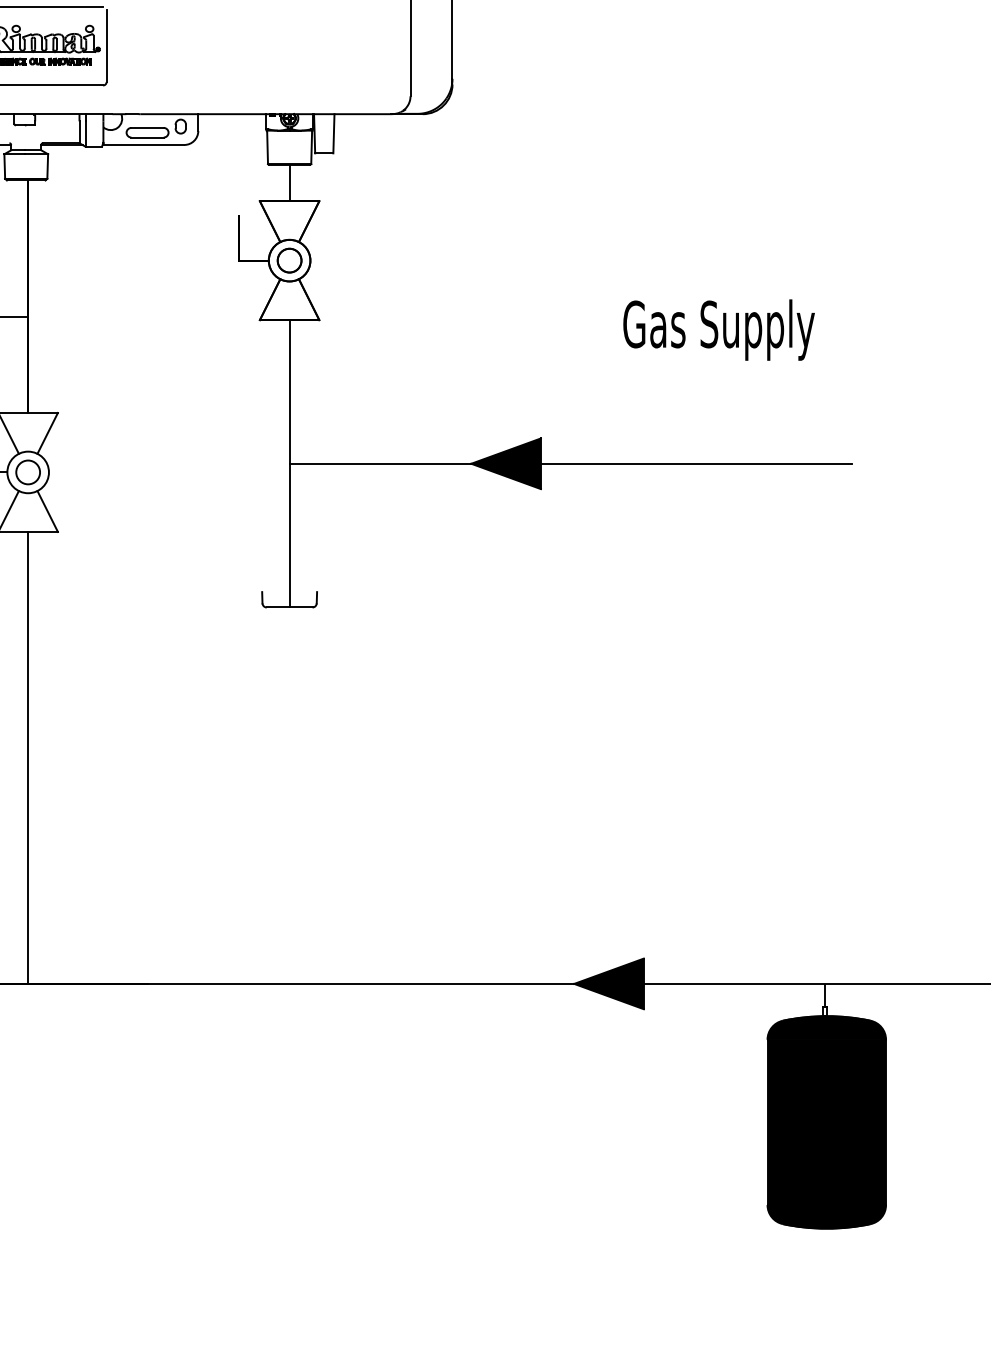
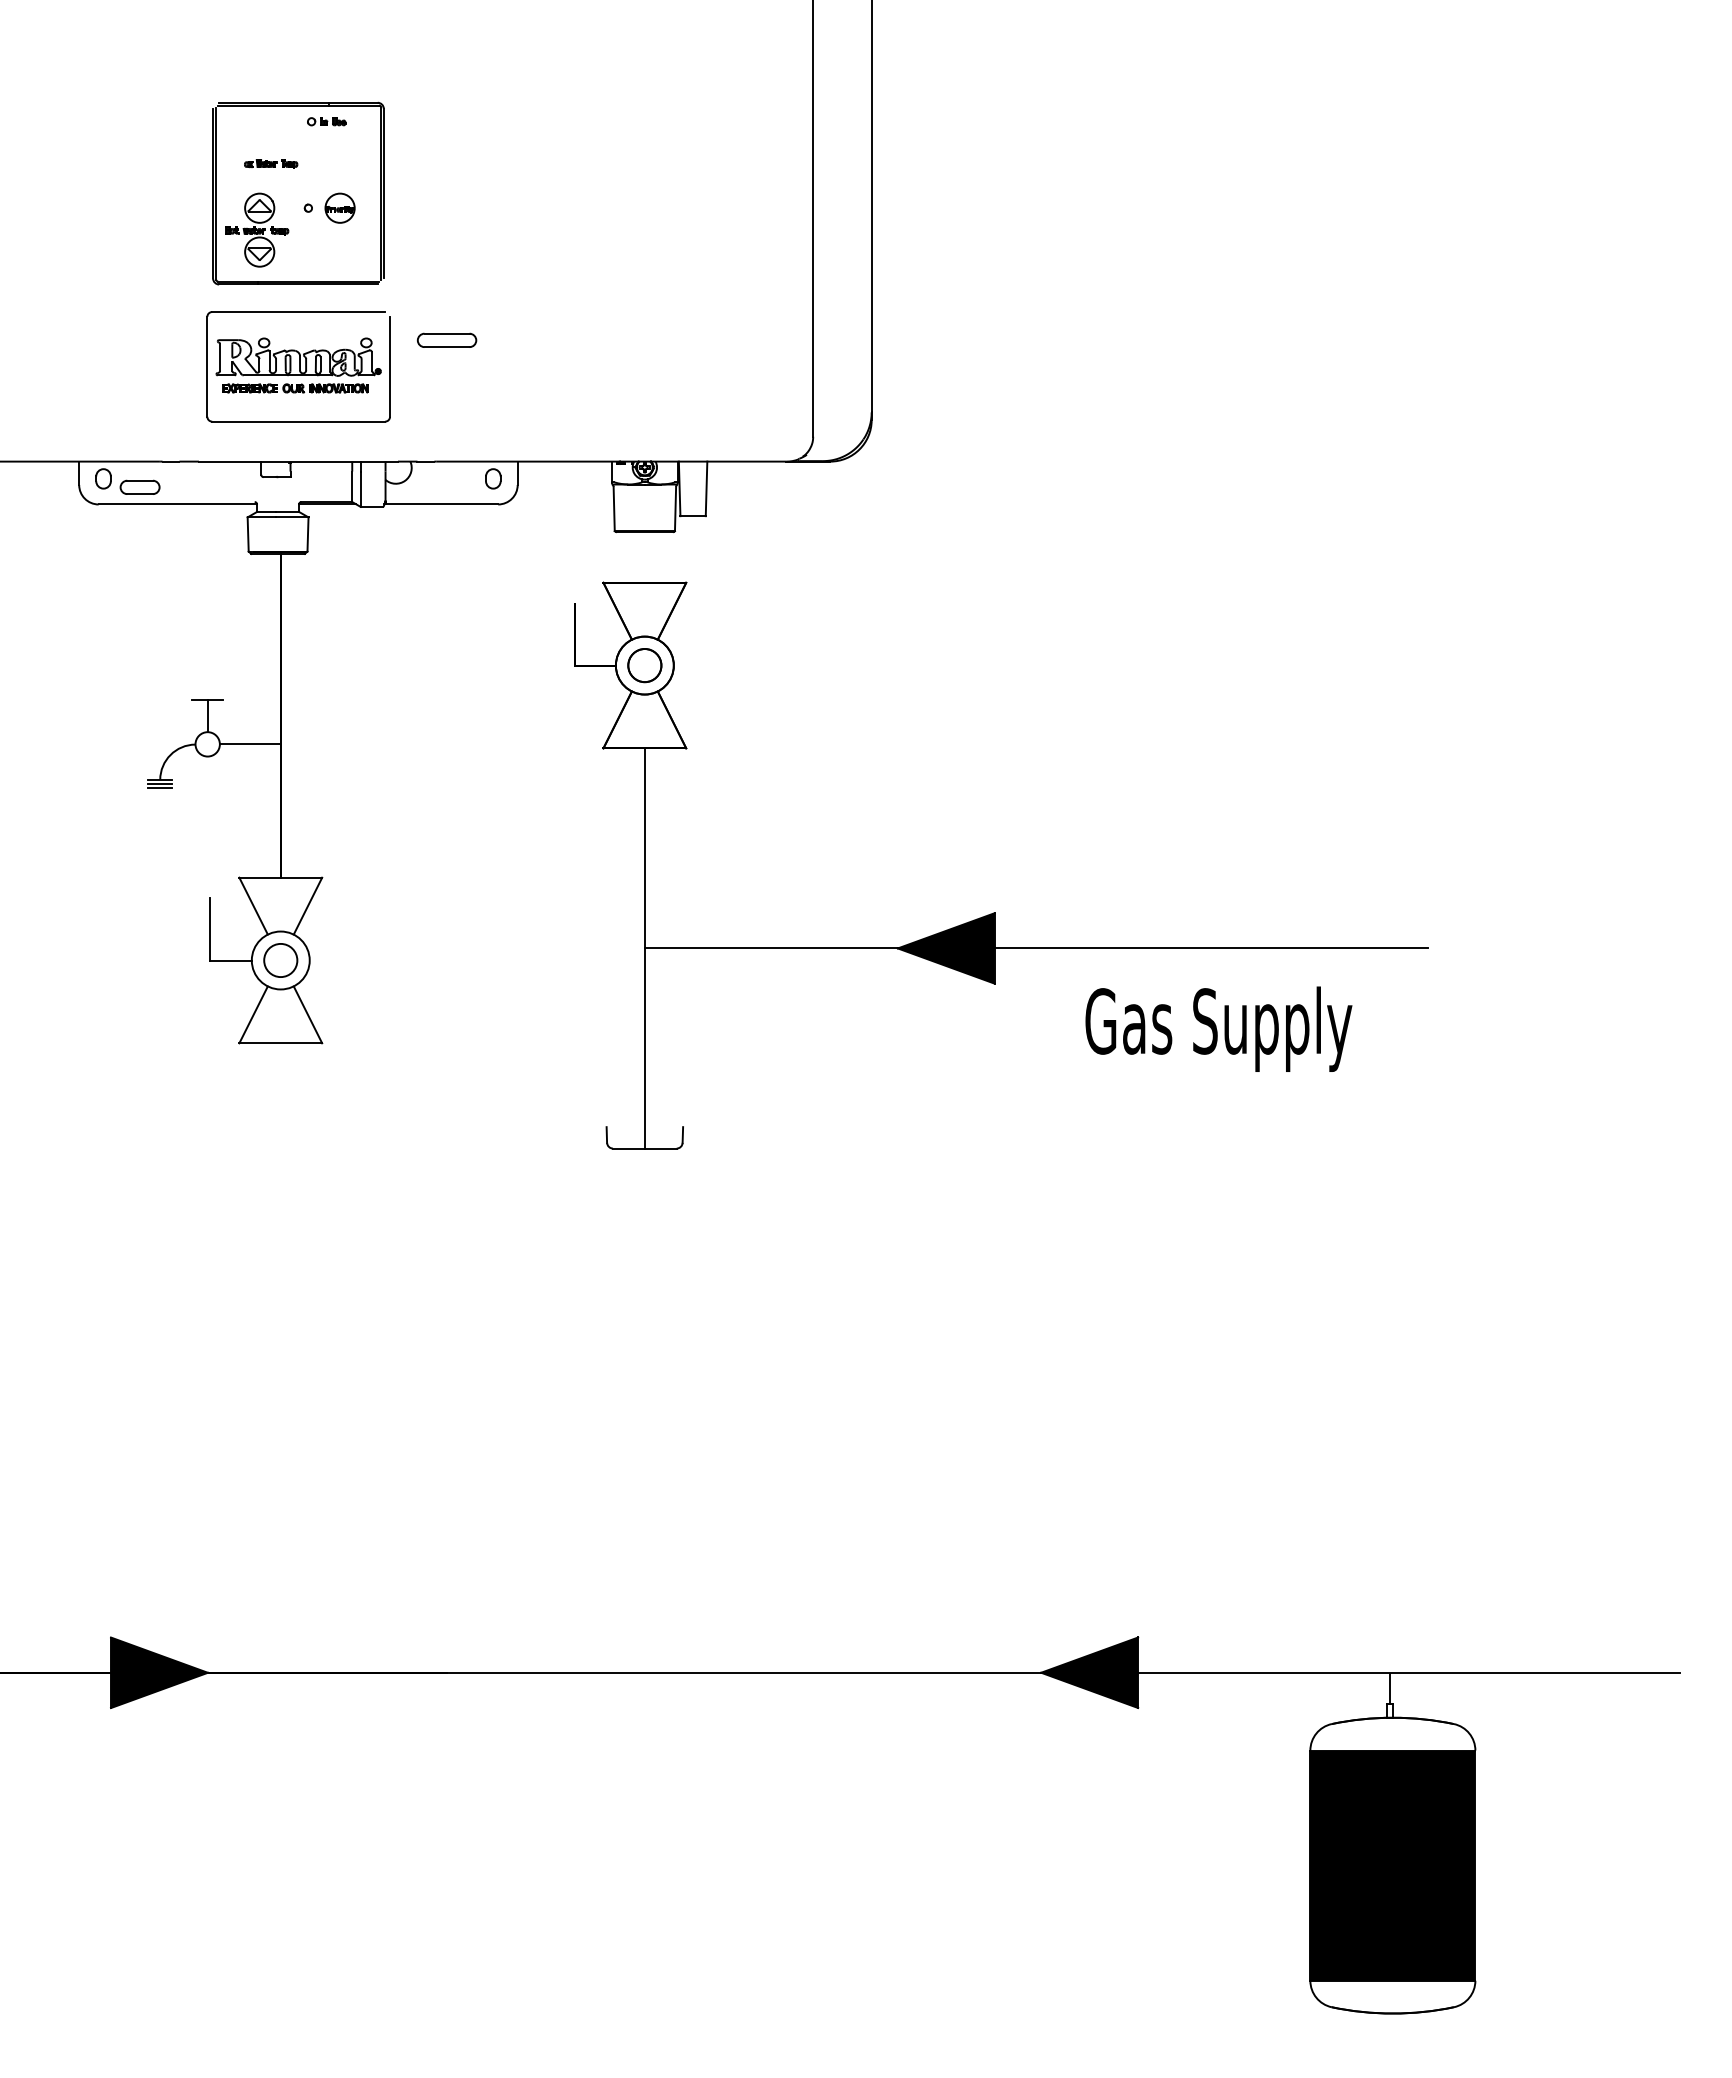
part: (147, 132) -> (447, 339), moved
line: (289, 183) -> (644, 557), removed
text: (718, 329) -> (1218, 1028), moved
line: (27, 757) -> (280, 1357), removed
fill: (826, 1027) -> (1392, 1733), removed
fill: (826, 1216) -> (1392, 1996), removed

